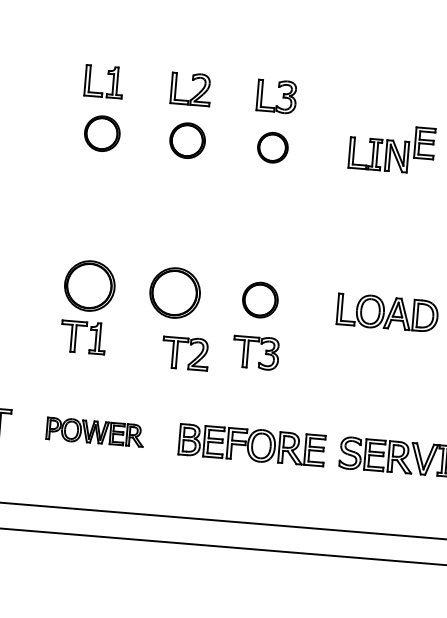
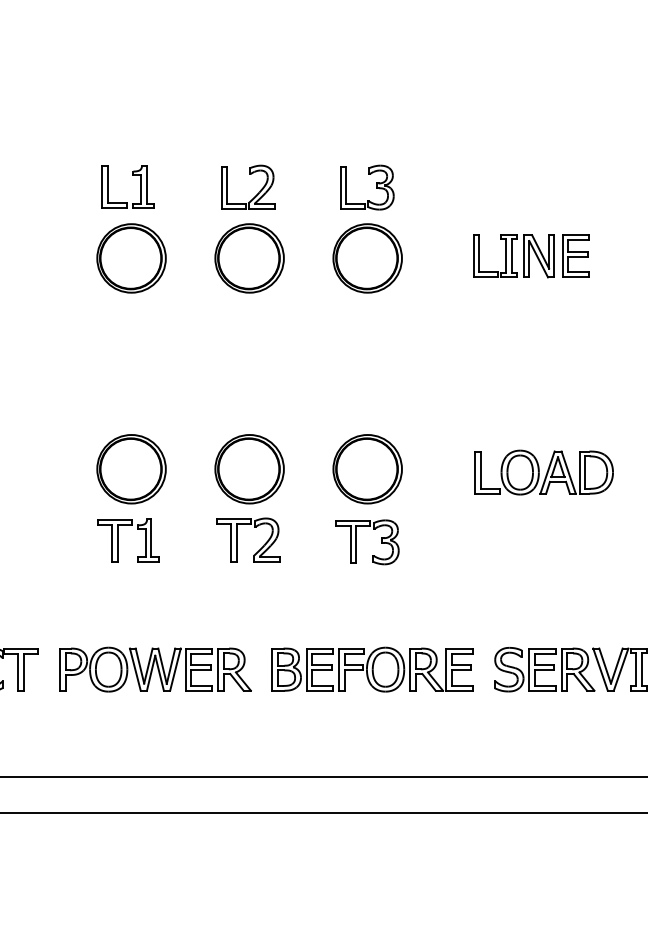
part: (102, 133) -> (131, 258), size x1.43
part: (187, 140) -> (249, 258), size x1.43
part: (424, 142) -> (575, 255), moved
part: (272, 147) -> (367, 258), size x1.67
part: (260, 300) -> (367, 469), size x1.43
part: (177, 352) -> (237, 539), moved
part: (95, 432) -> (155, 669), size x1.43

